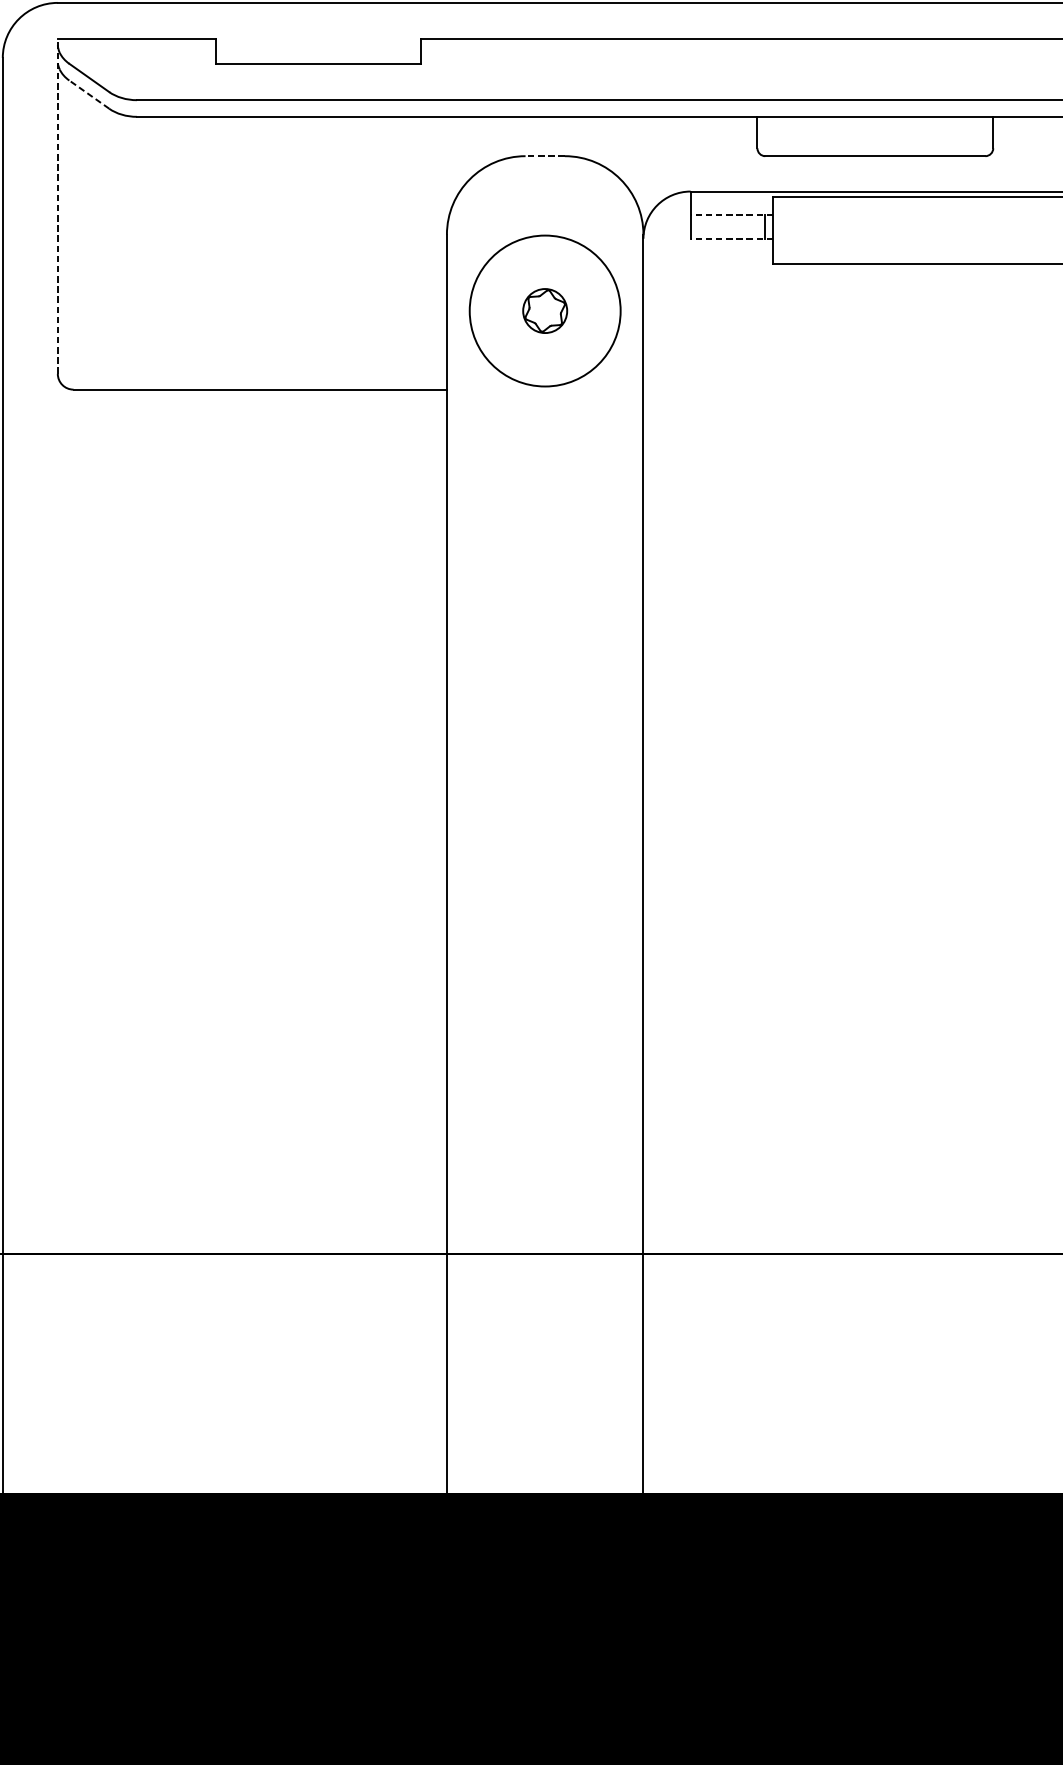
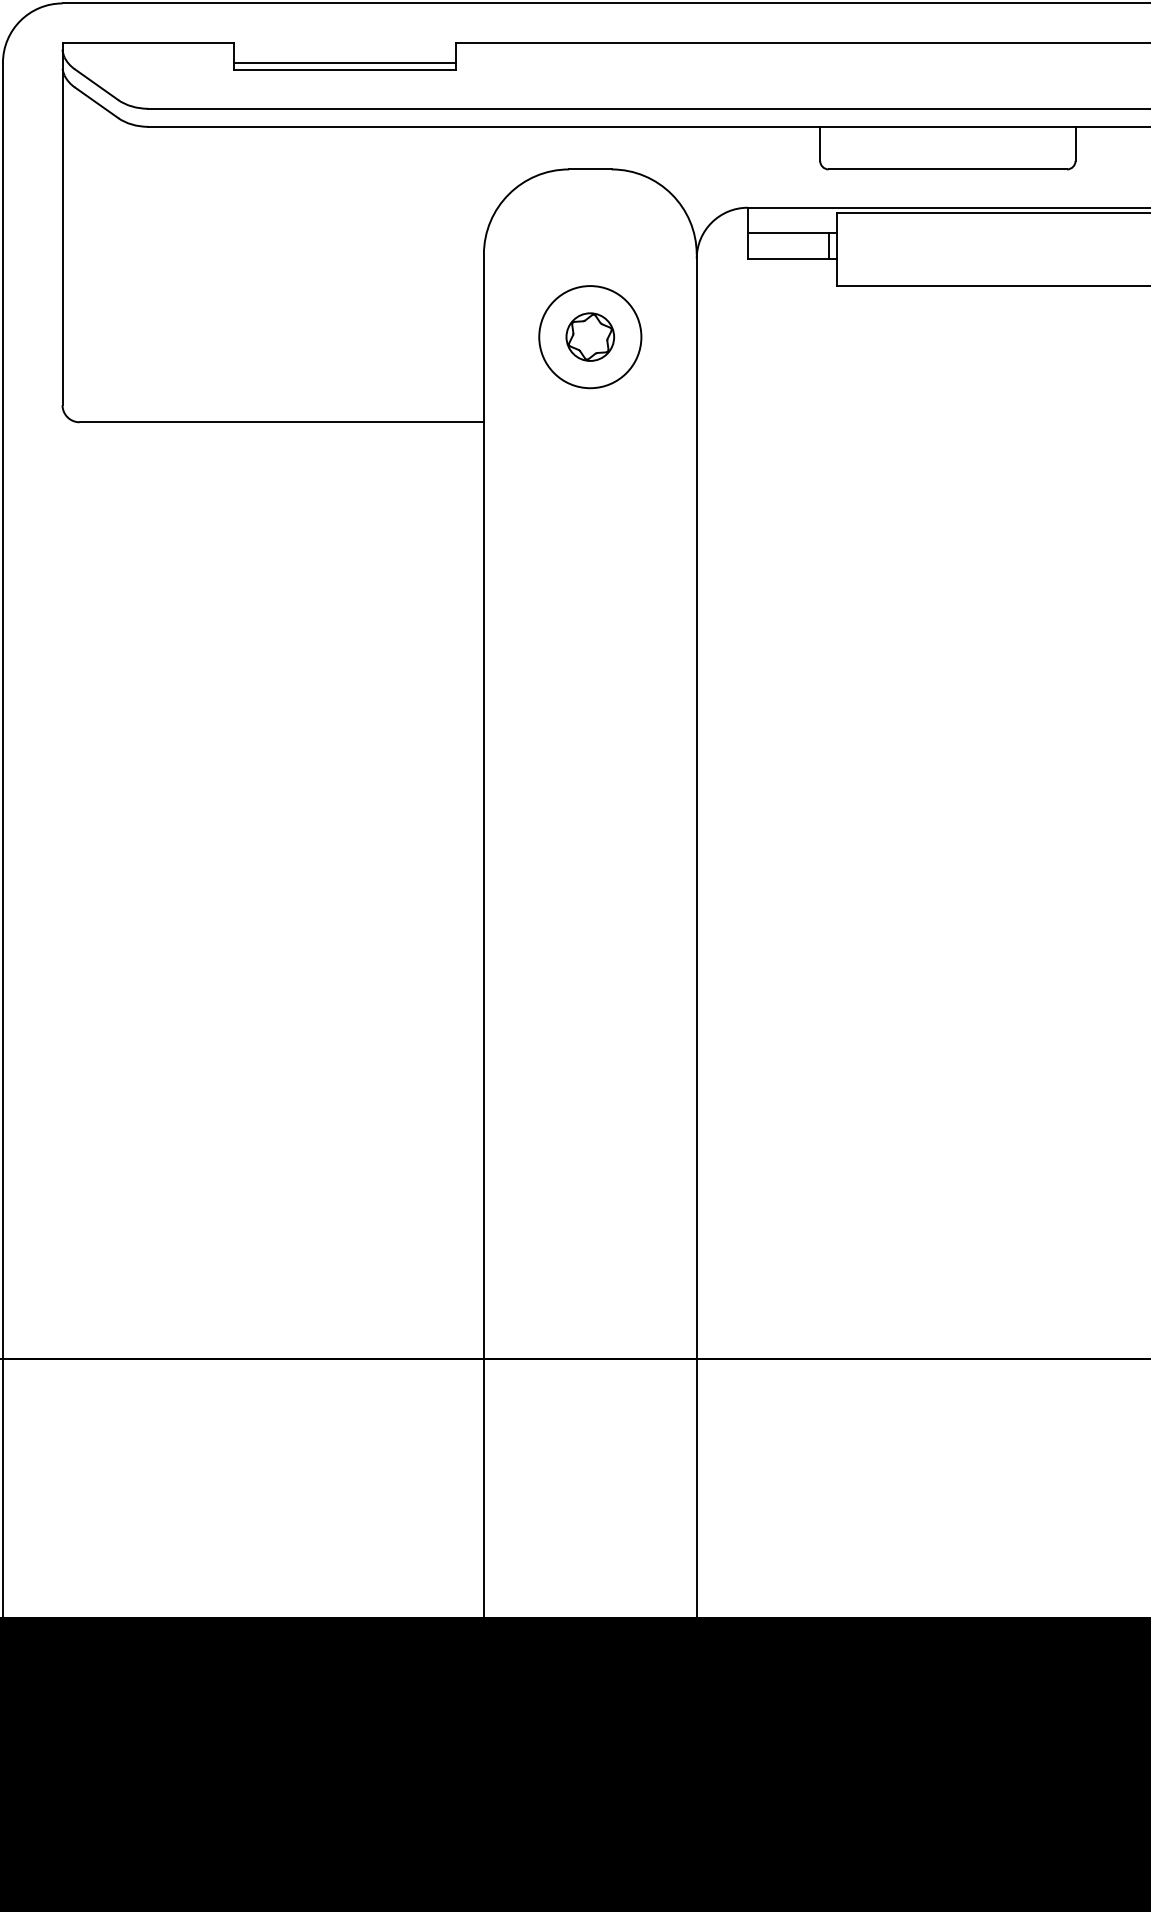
line: (319, 58) -> (345, 63), added
line: (89, 94) -> (96, 102), dashed -> solid
line: (544, 156) -> (589, 169), dashed -> solid
line: (57, 206) -> (62, 223), dashed -> solid
line: (731, 215) -> (792, 233), dashed -> solid
line: (731, 238) -> (792, 258), dashed -> solid
circle: (545, 311) -> (590, 337), size x0.62

